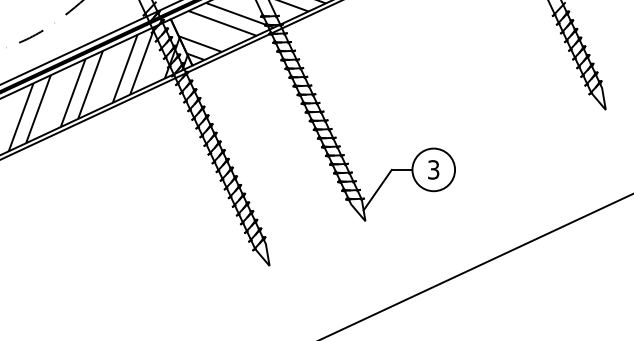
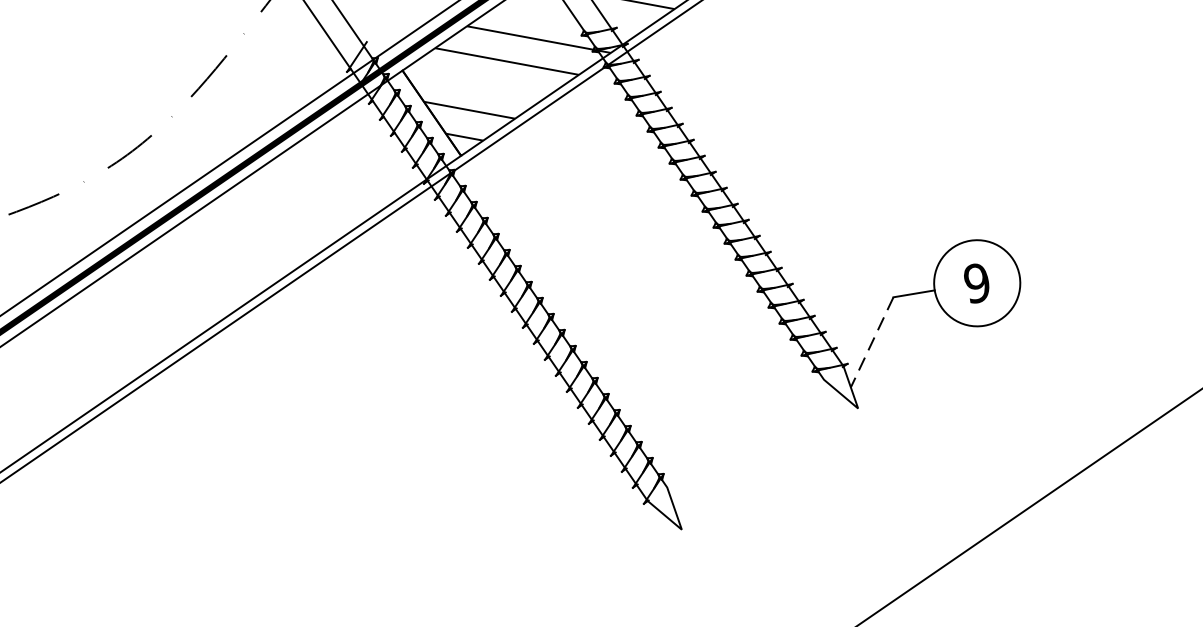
hatch: (97, 88) -> (279, 233), removed
text: (433, 169) -> (976, 282), 3 -> 9
line: (377, 190) -> (871, 343), solid -> dashed

